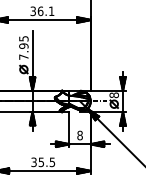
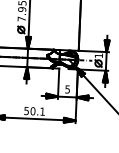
text: (113, 95) -> (98, 55), 8 -> 1
text: (79, 135) -> (67, 89), 8 -> 5
text: (43, 162) -> (34, 111), 35.5 -> 50.1

